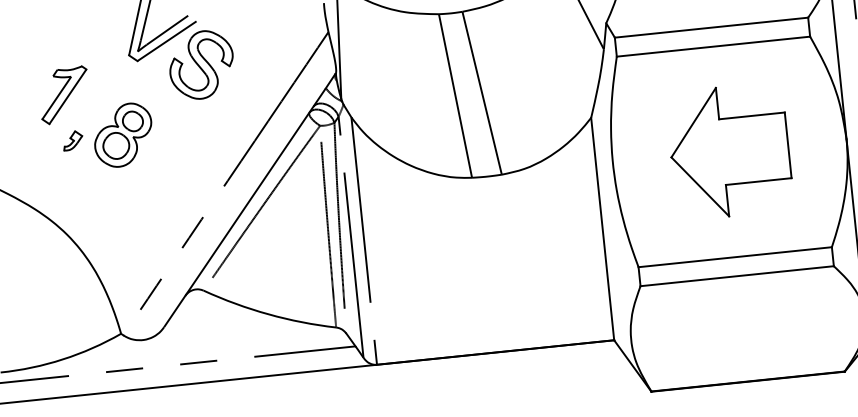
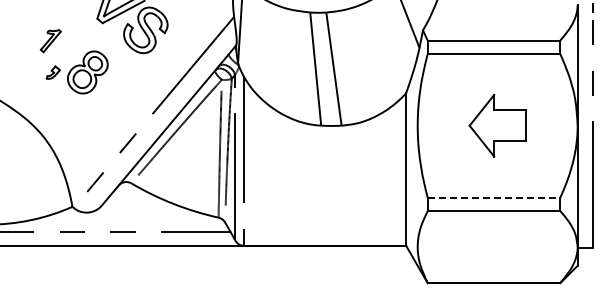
part: (63, 94) -> (50, 40), size x0.6
part: (729, 150) -> (497, 125), size x0.7
line: (735, 256) -> (494, 197), solid -> dashed

